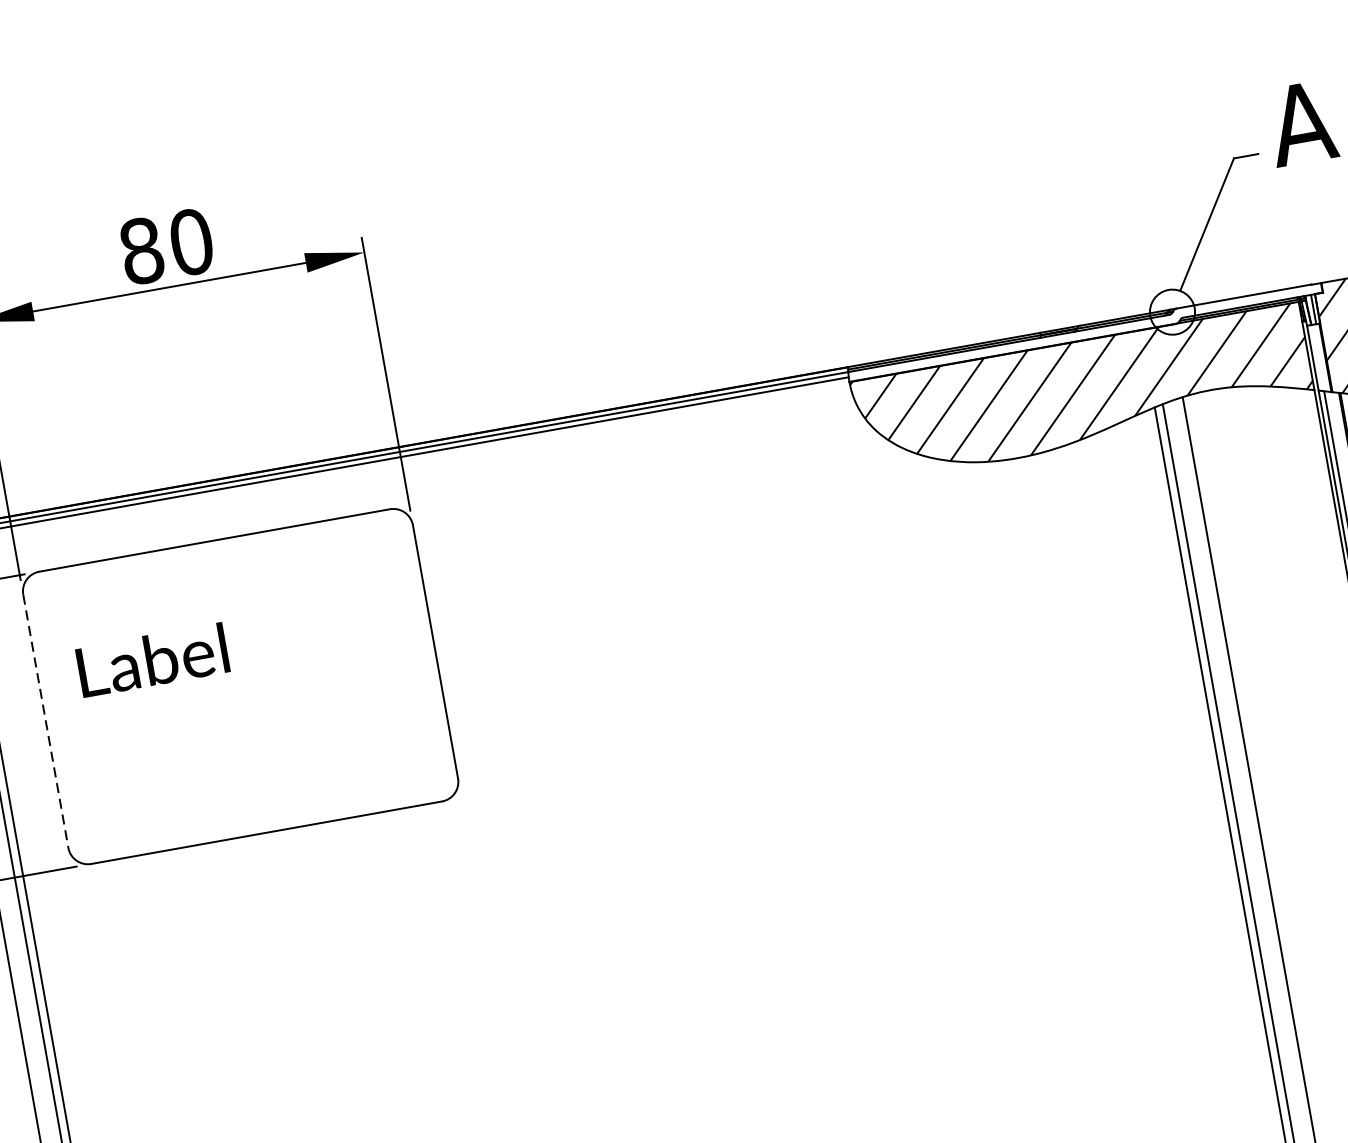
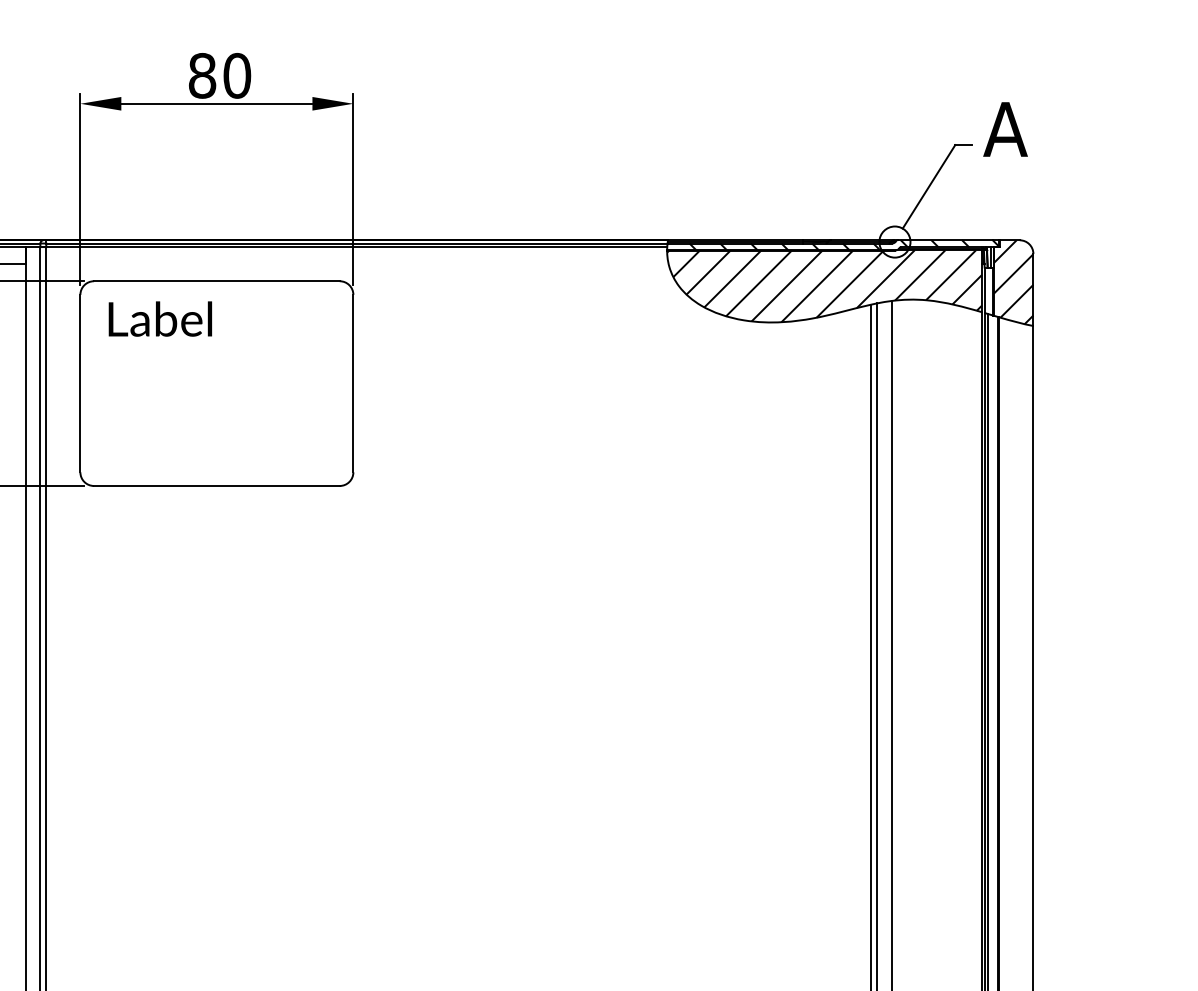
hatch: (1101, 329) -> (844, 245), added
text: (151, 659) -> (159, 318), moved
line: (45, 721) -> (80, 383), dashed -> solid

